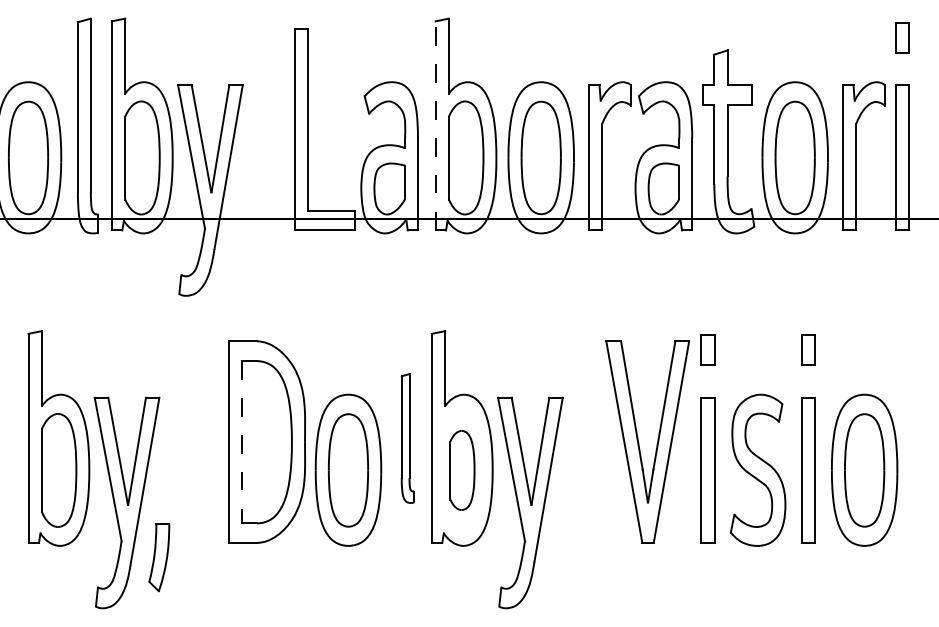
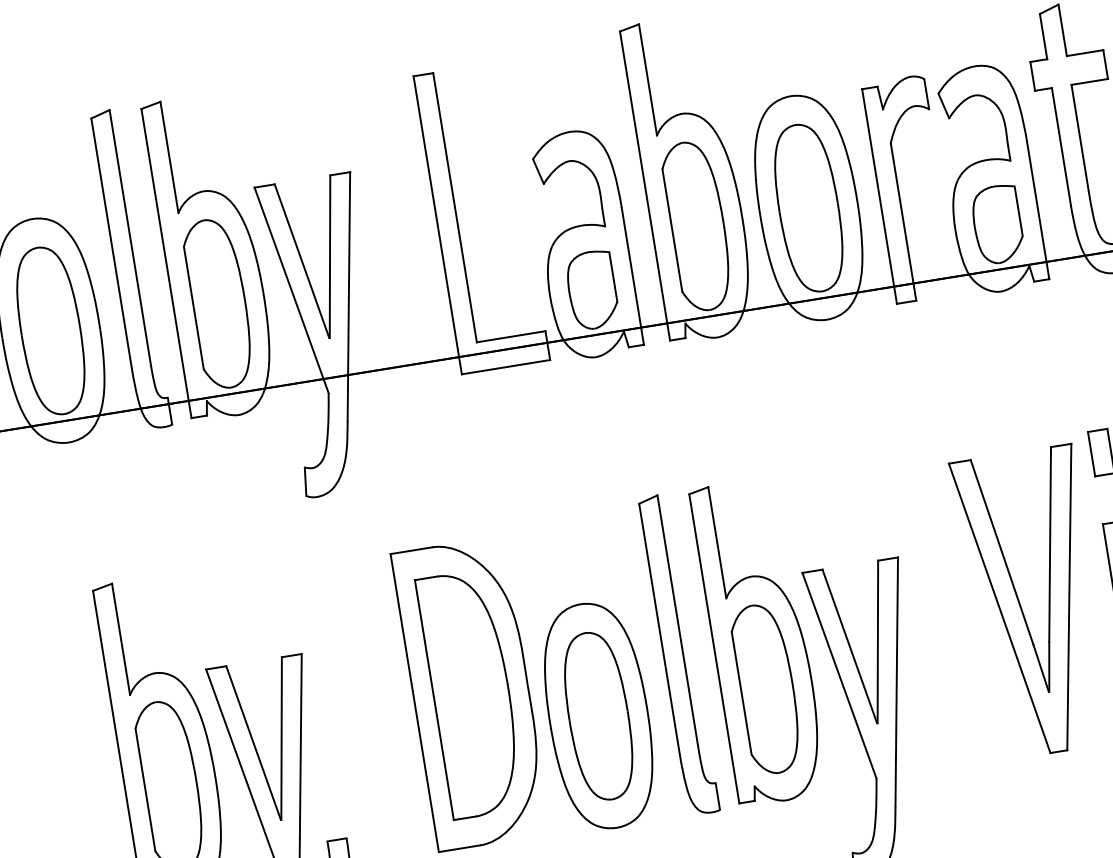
line: (435, 125) -> (644, 185), dashed -> solid
part: (407, 438) -> (678, 654), size x1.67
line: (241, 442) -> (433, 700), dashed -> solid
part: (462, 470) -> (767, 689), size x1.43

